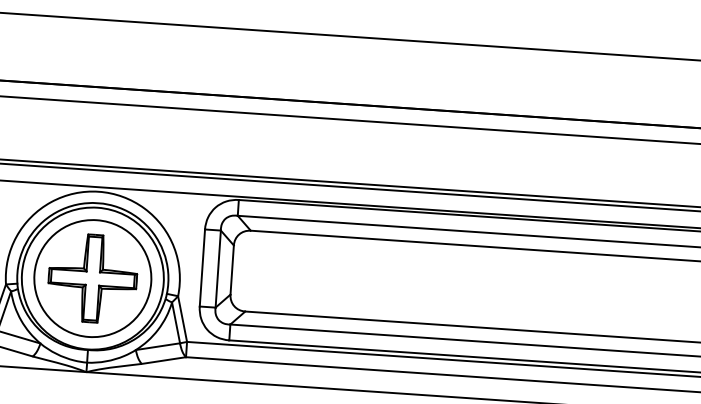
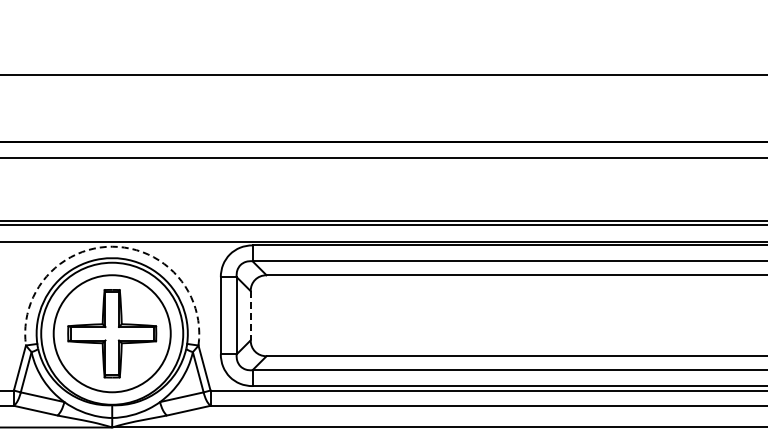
arc: (99, 191) -> (112, 246), solid -> dashed
line: (232, 269) -> (250, 315), solid -> dashed

